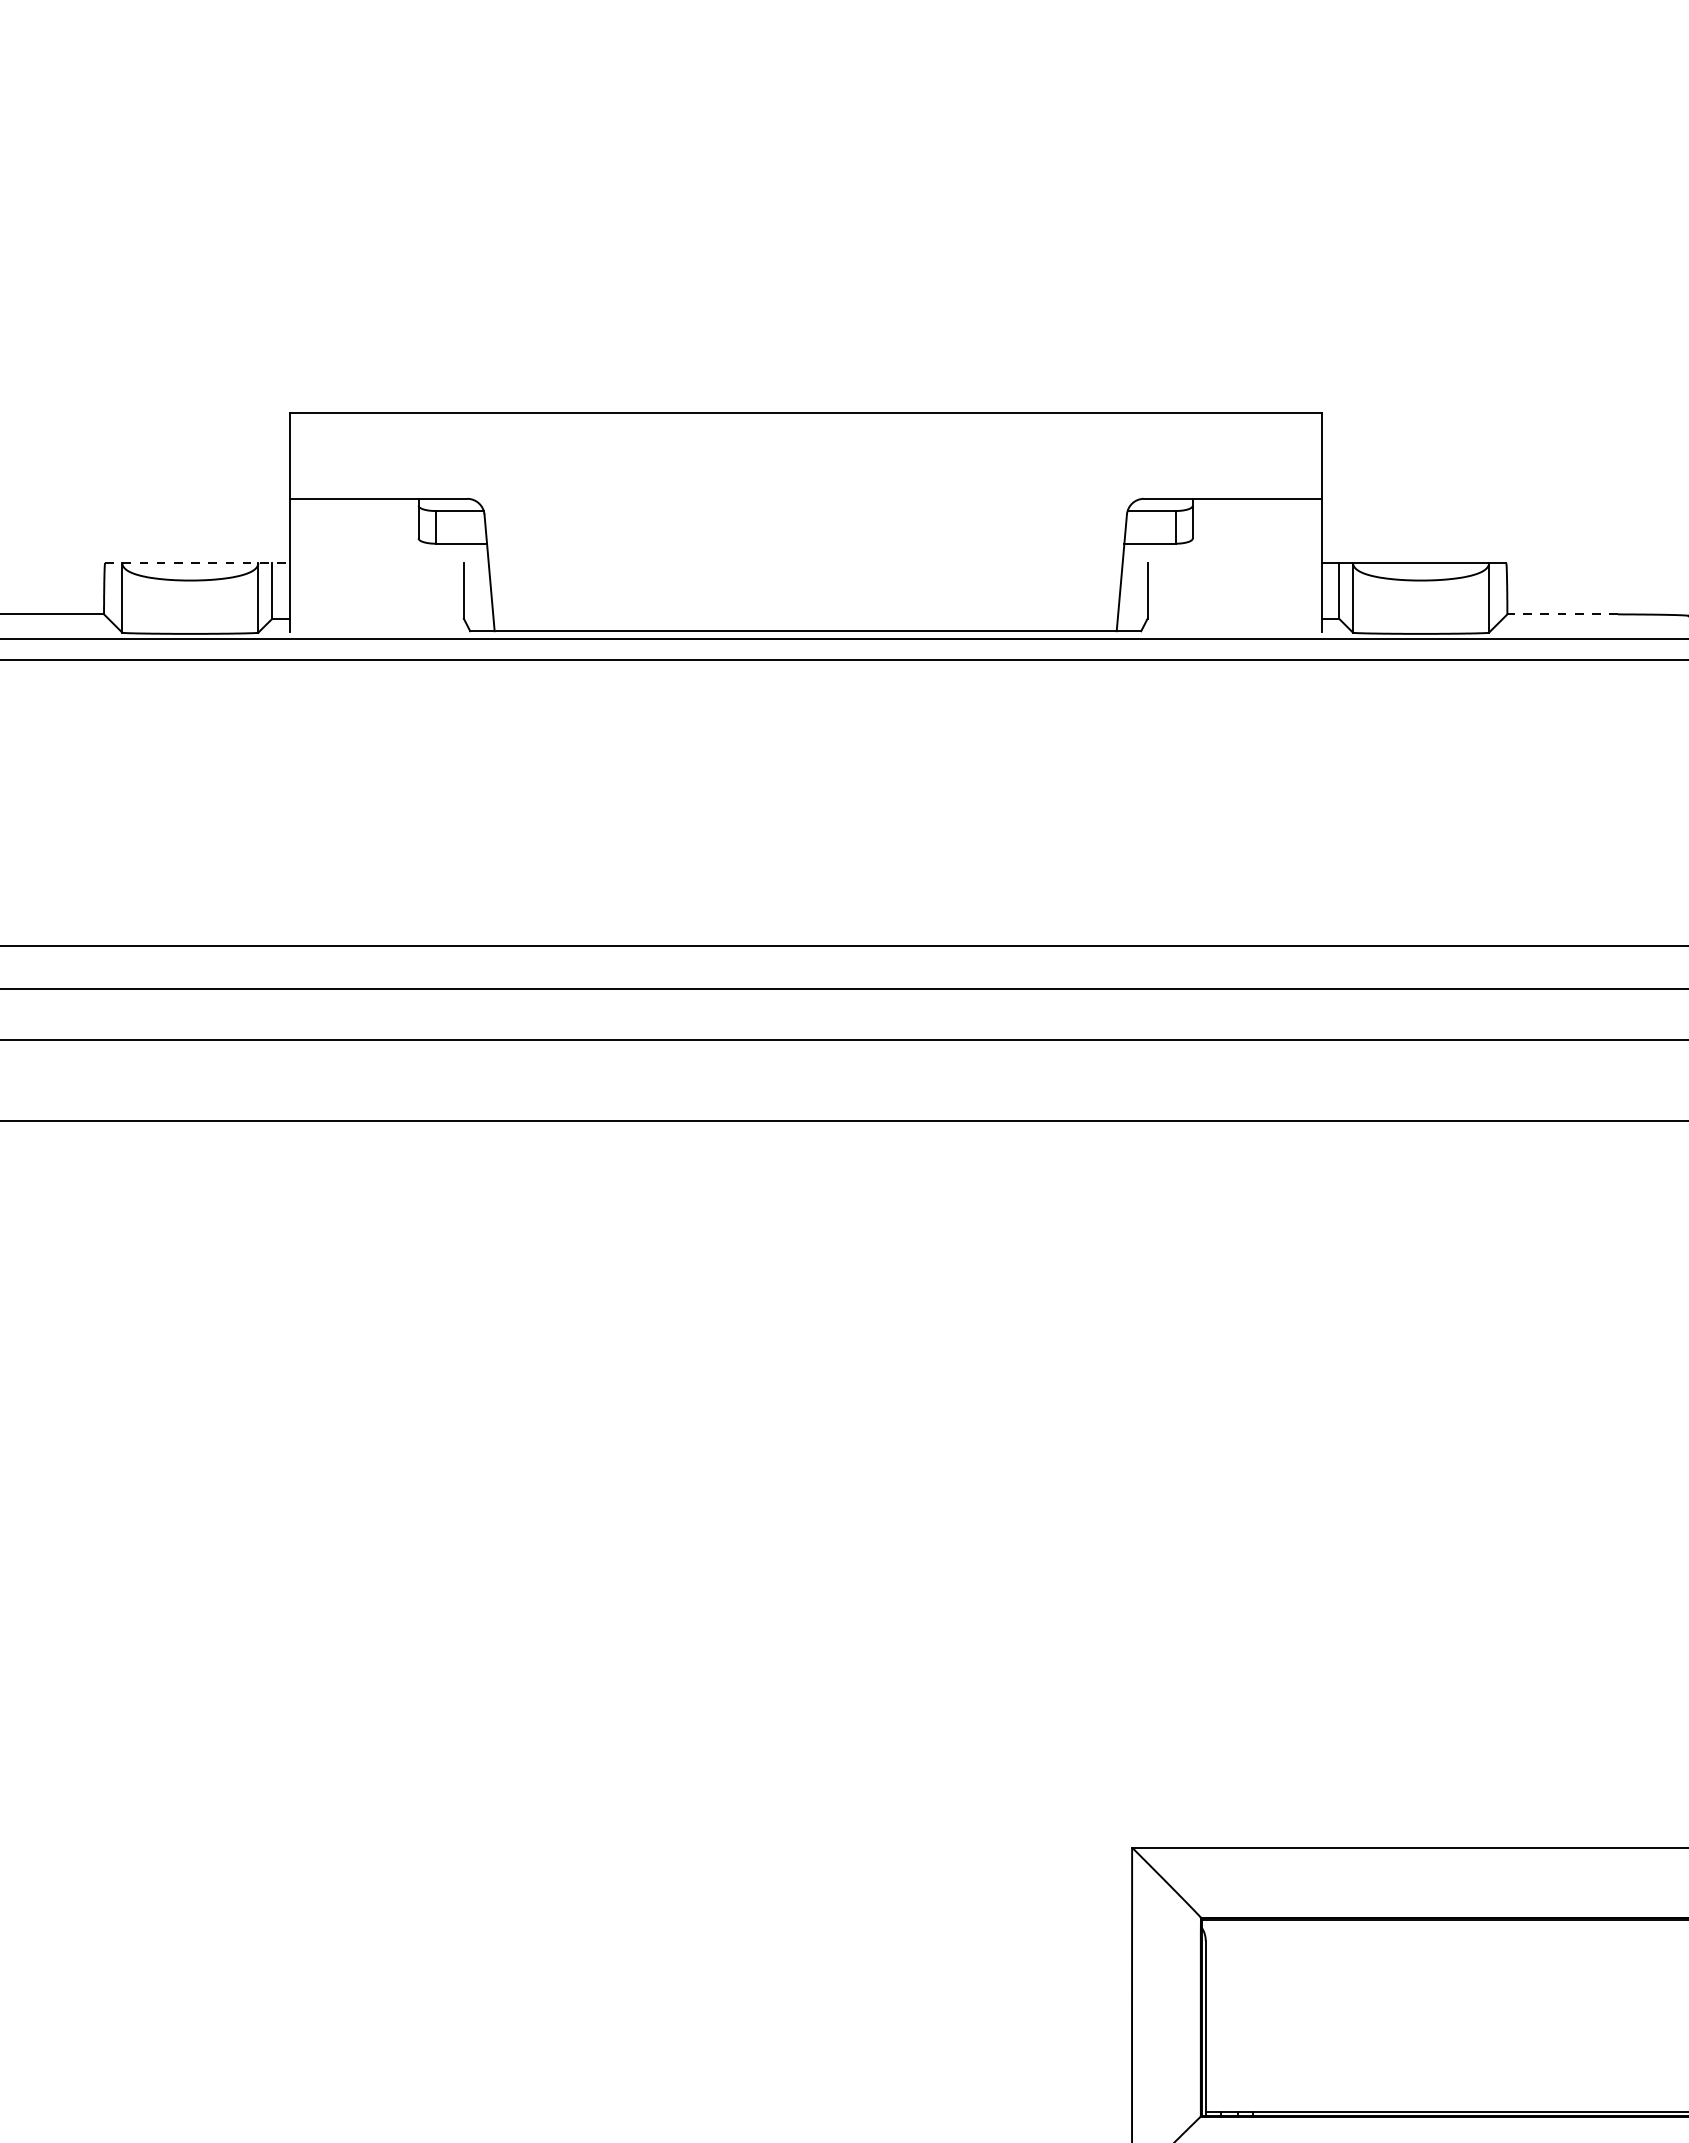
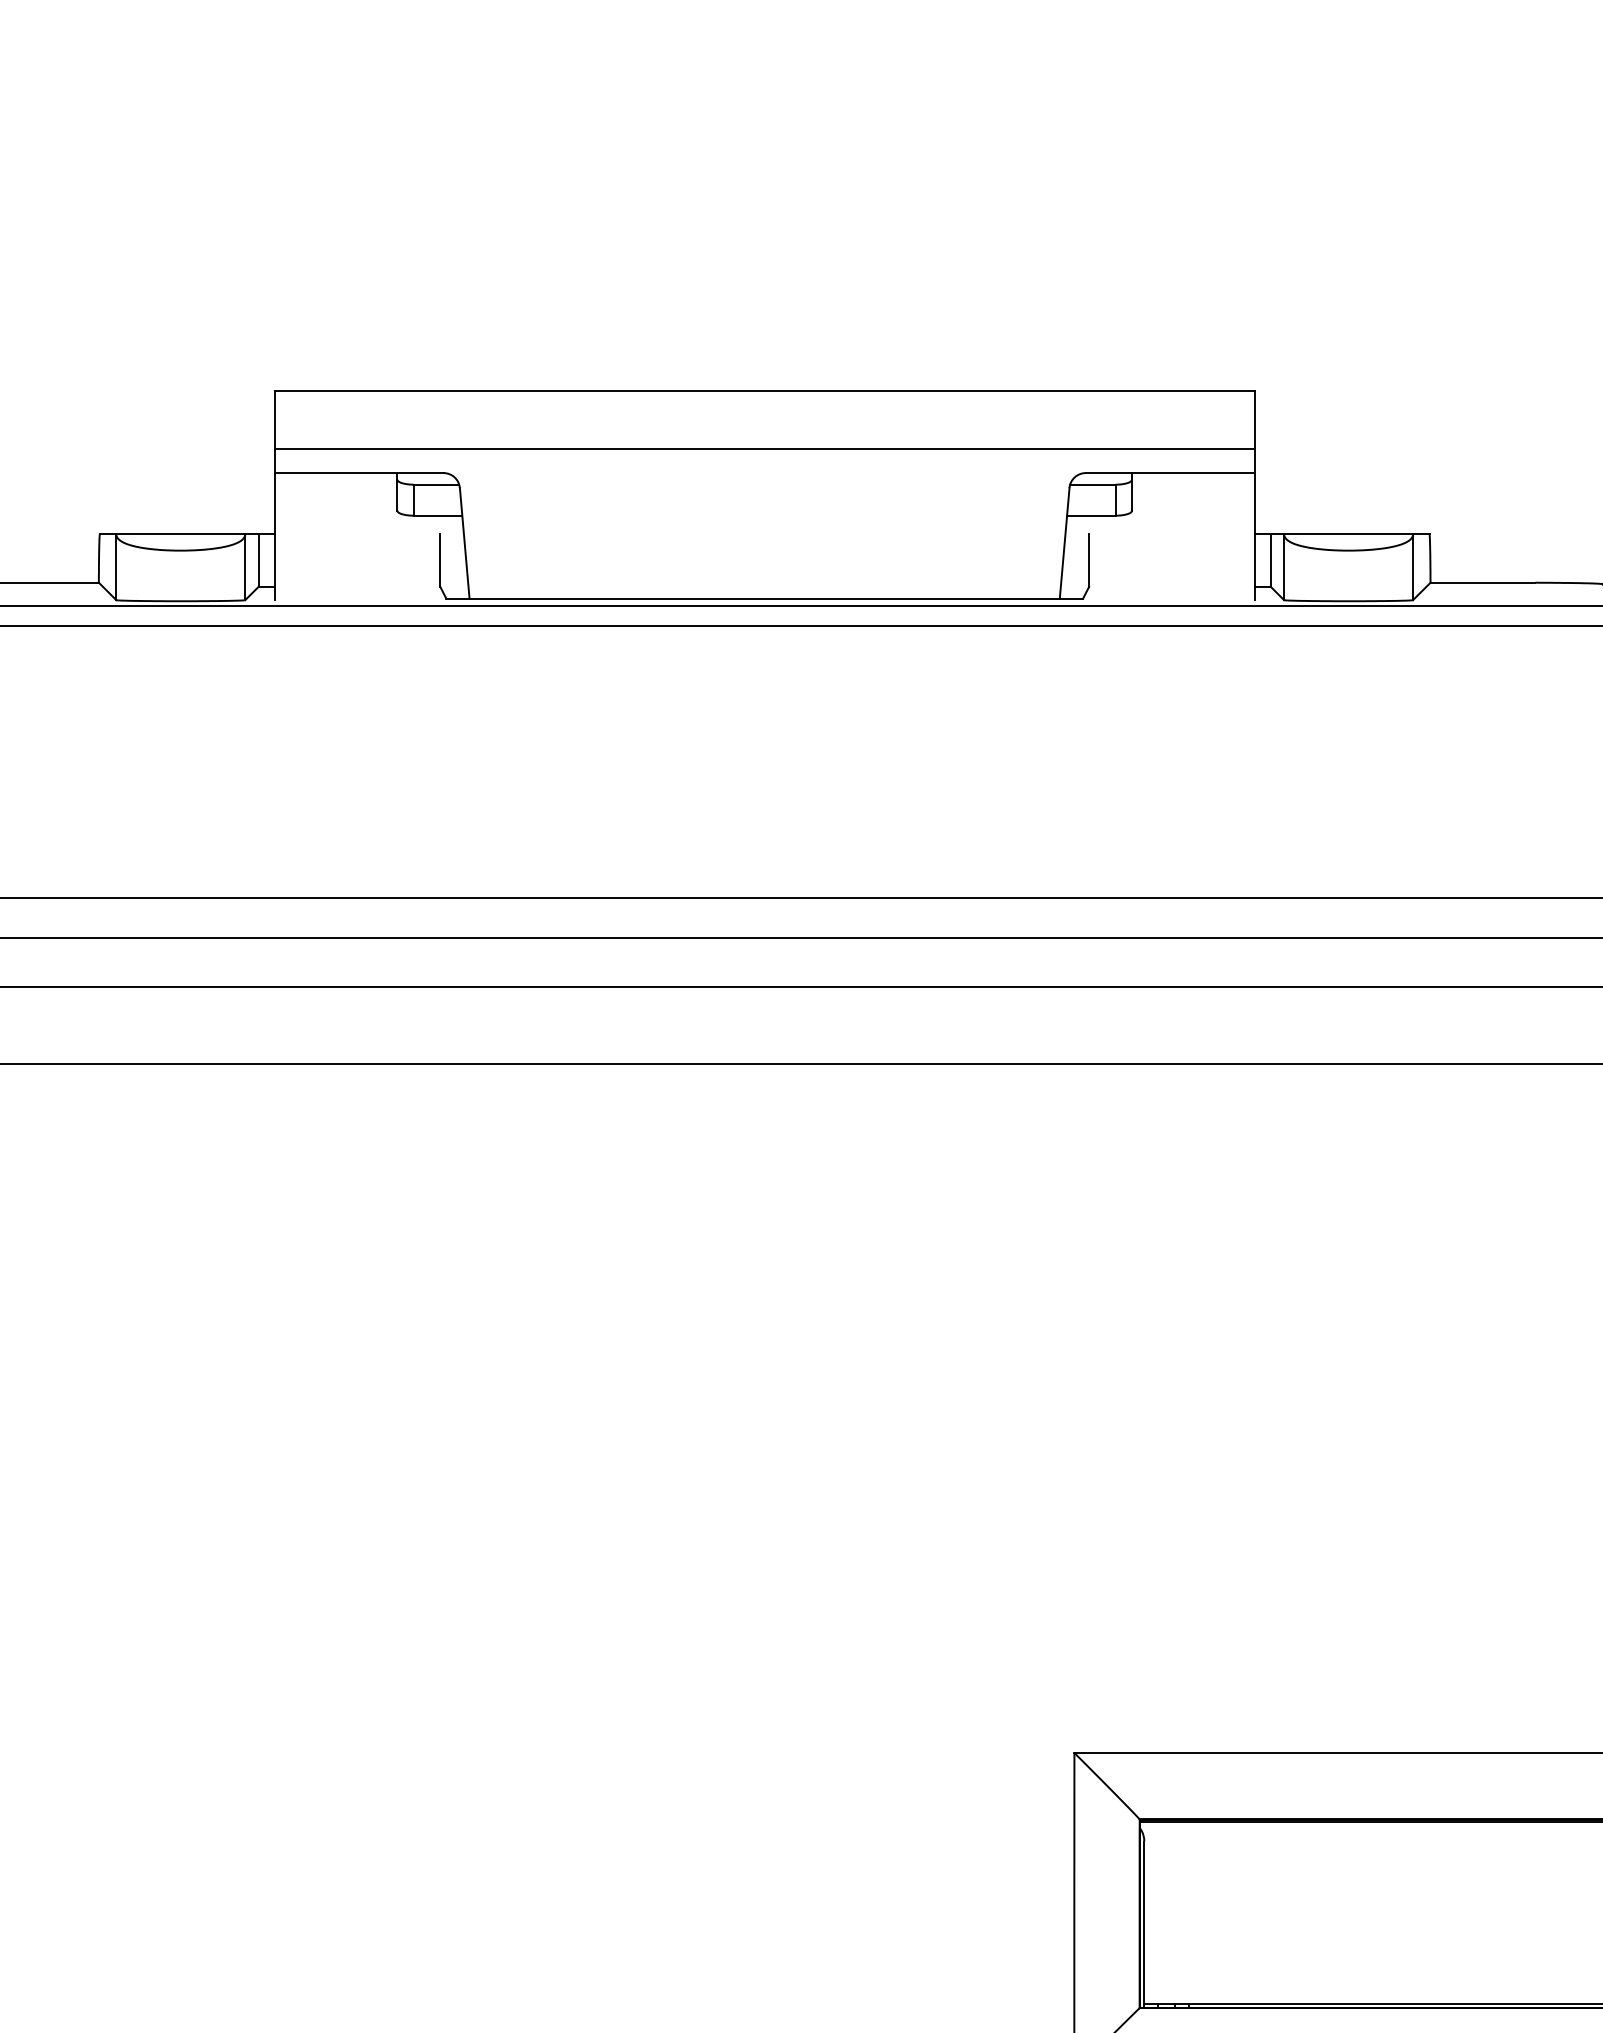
line: (805, 473) -> (764, 449), added
line: (197, 563) -> (187, 534), dashed -> solid
line: (1562, 614) -> (1482, 582), dashed -> solid

